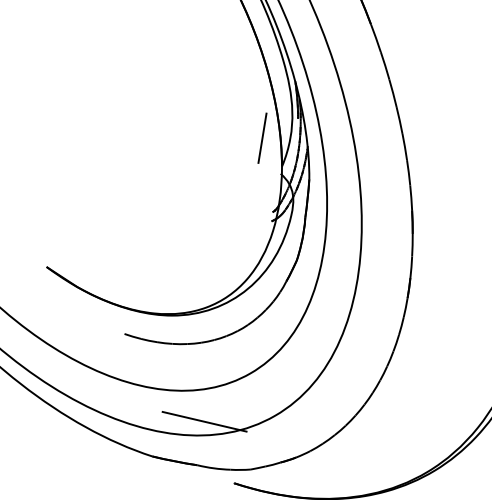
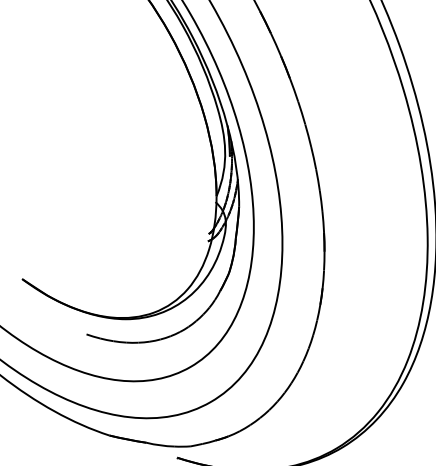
line: (262, 137) -> (200, 172), removed
line: (204, 421) -> (152, 406), removed

